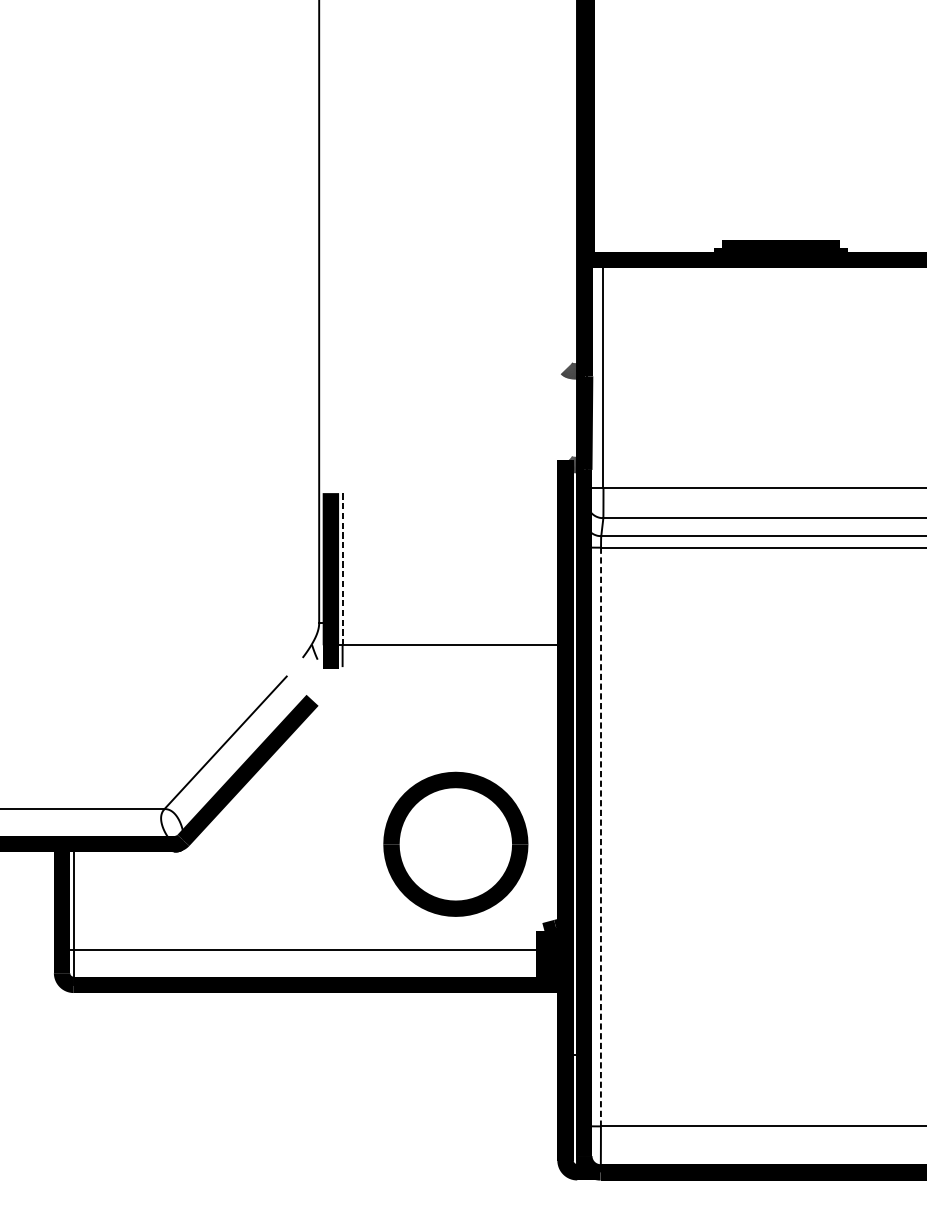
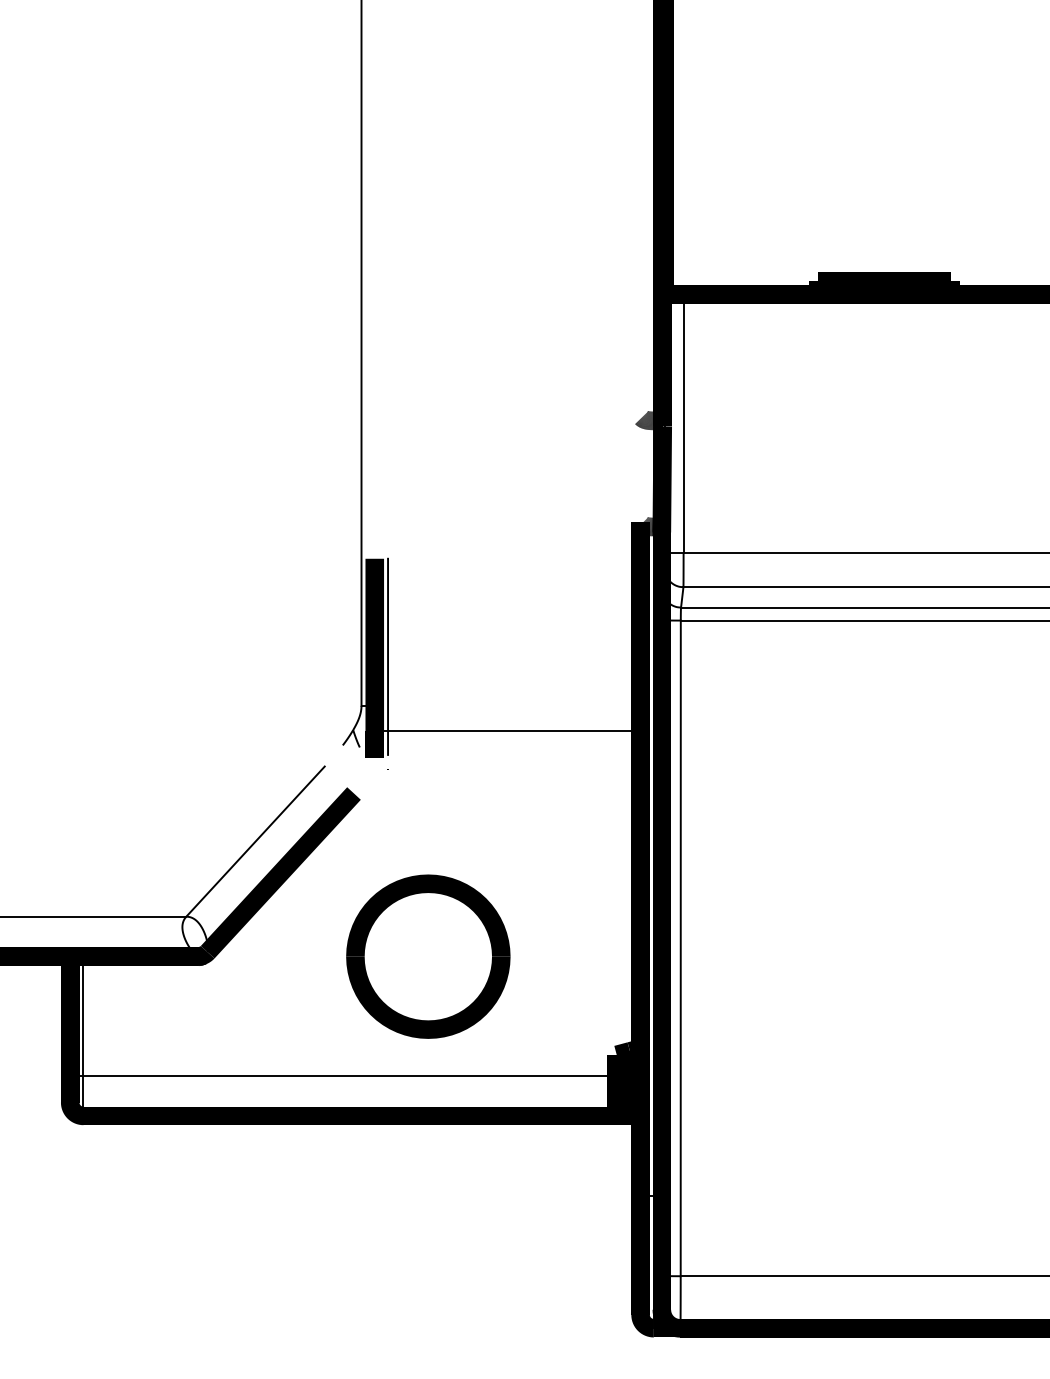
line: (343, 568) -> (388, 644), dashed -> solid
line: (600, 837) -> (680, 948), dashed -> solid
part: (455, 844) -> (428, 956), moved

